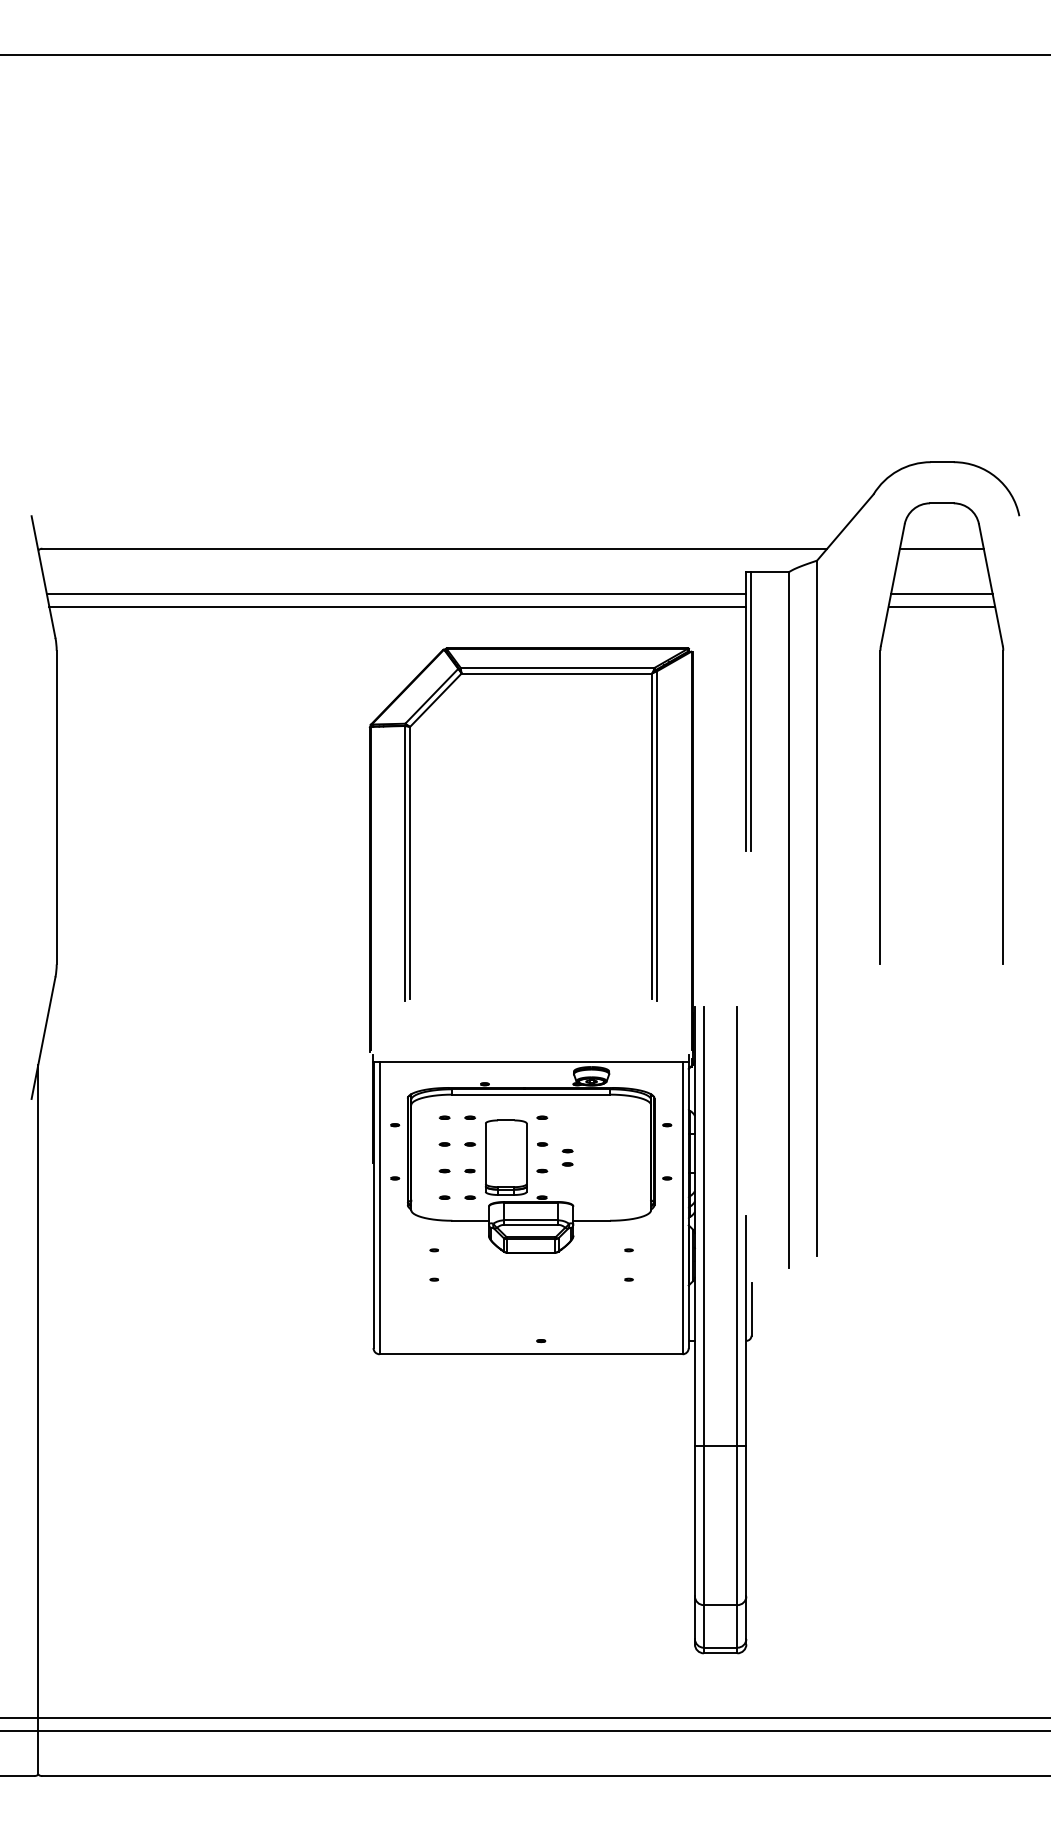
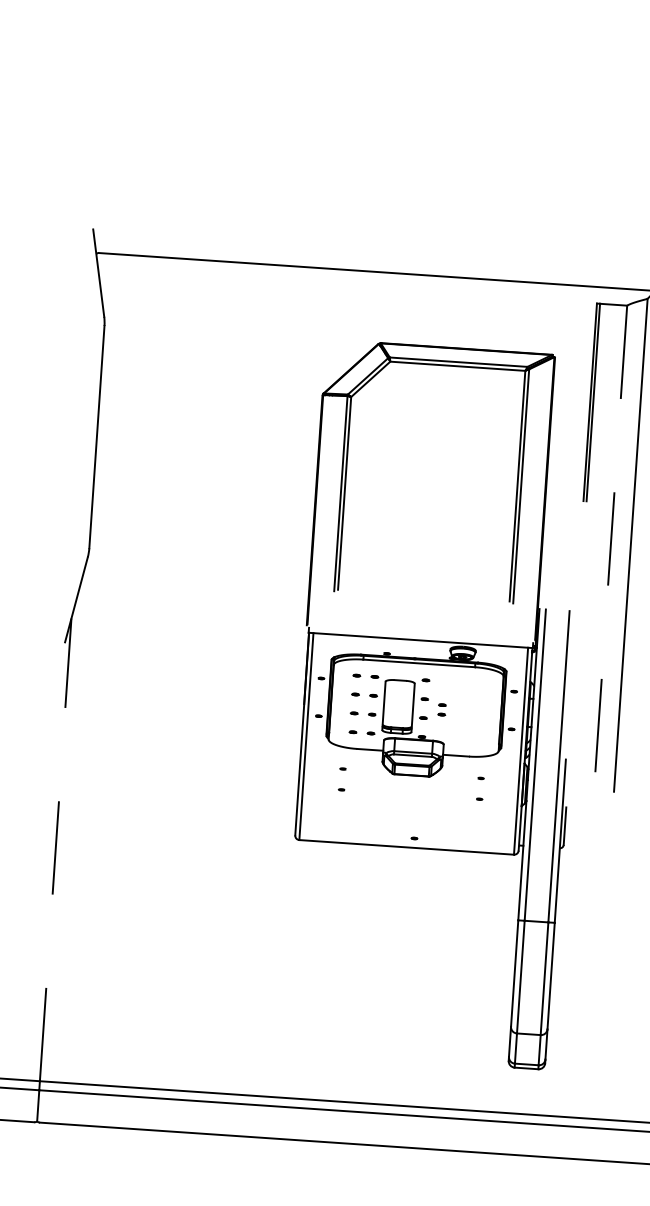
line: (396, 594) -> (347, 302), removed
line: (397, 606) -> (348, 311), removed
line: (789, 919) -> (610, 551), solid -> dashed
line: (38, 1391) -> (55, 849), solid -> dashed

